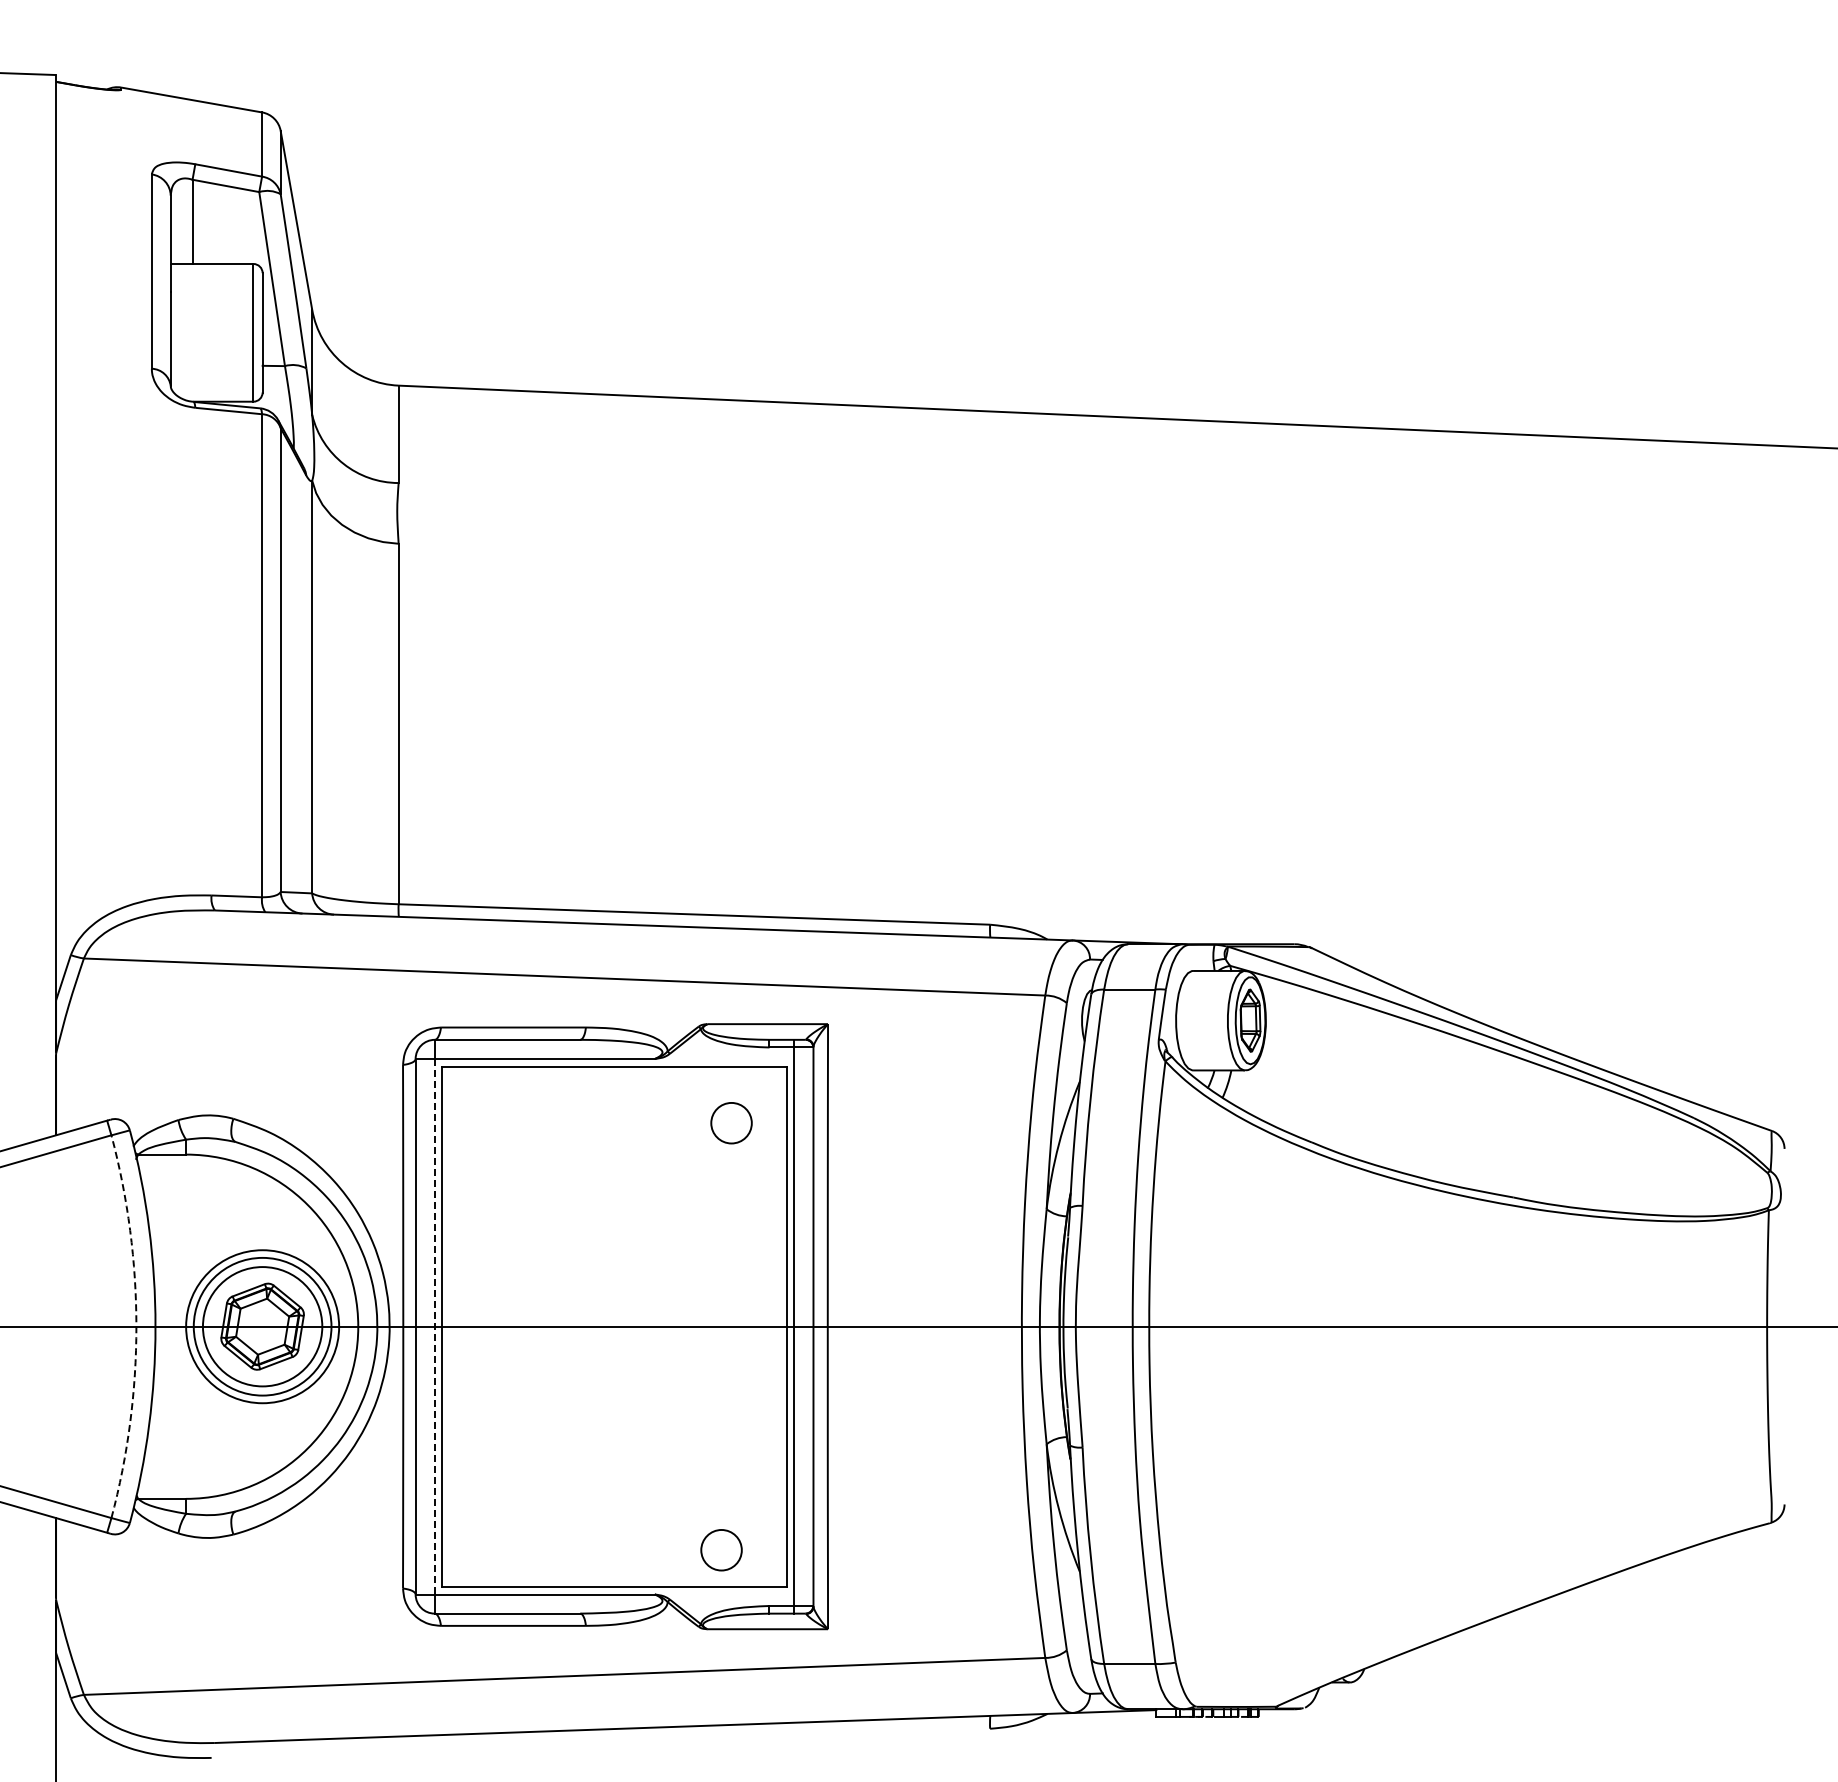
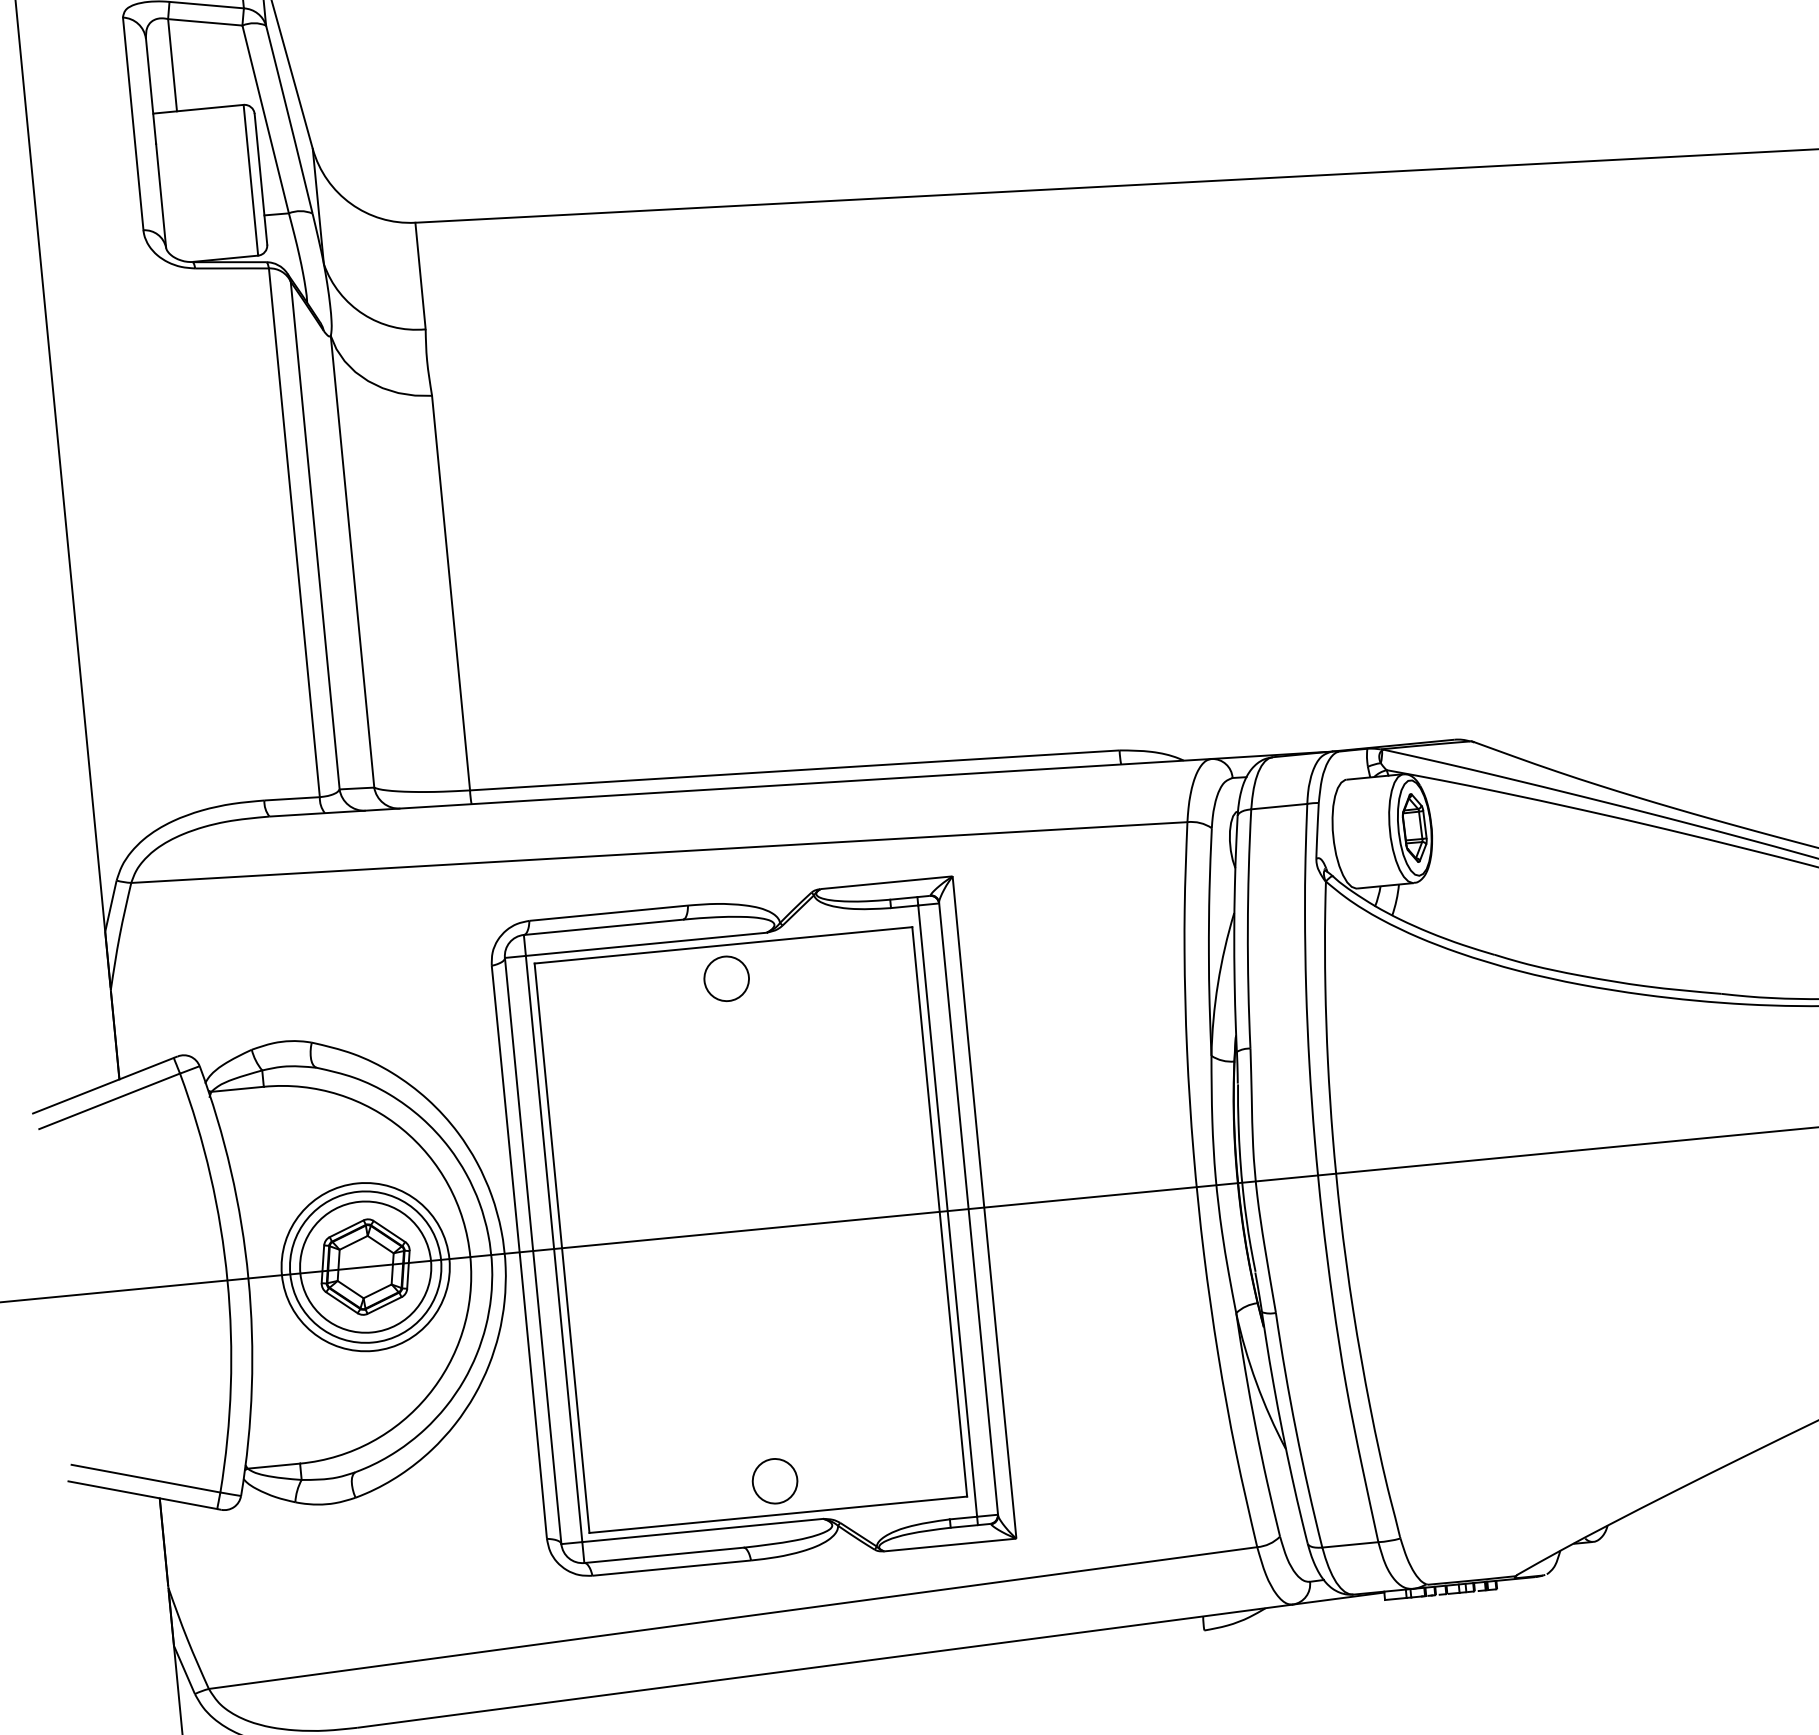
circle: (731, 1123) -> (726, 979), moved
arc: (136, 1326) -> (227, 1280), dashed -> solid
line: (434, 1326) -> (553, 1248), dashed -> solid
circle: (721, 1550) -> (775, 1481), moved

